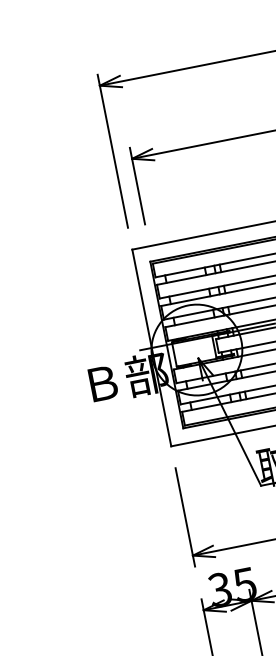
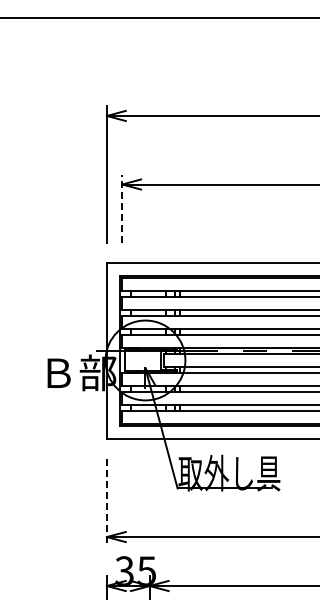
line: (137, 185) -> (122, 208), solid -> dashed
line: (185, 518) -> (106, 503), solid -> dashed

